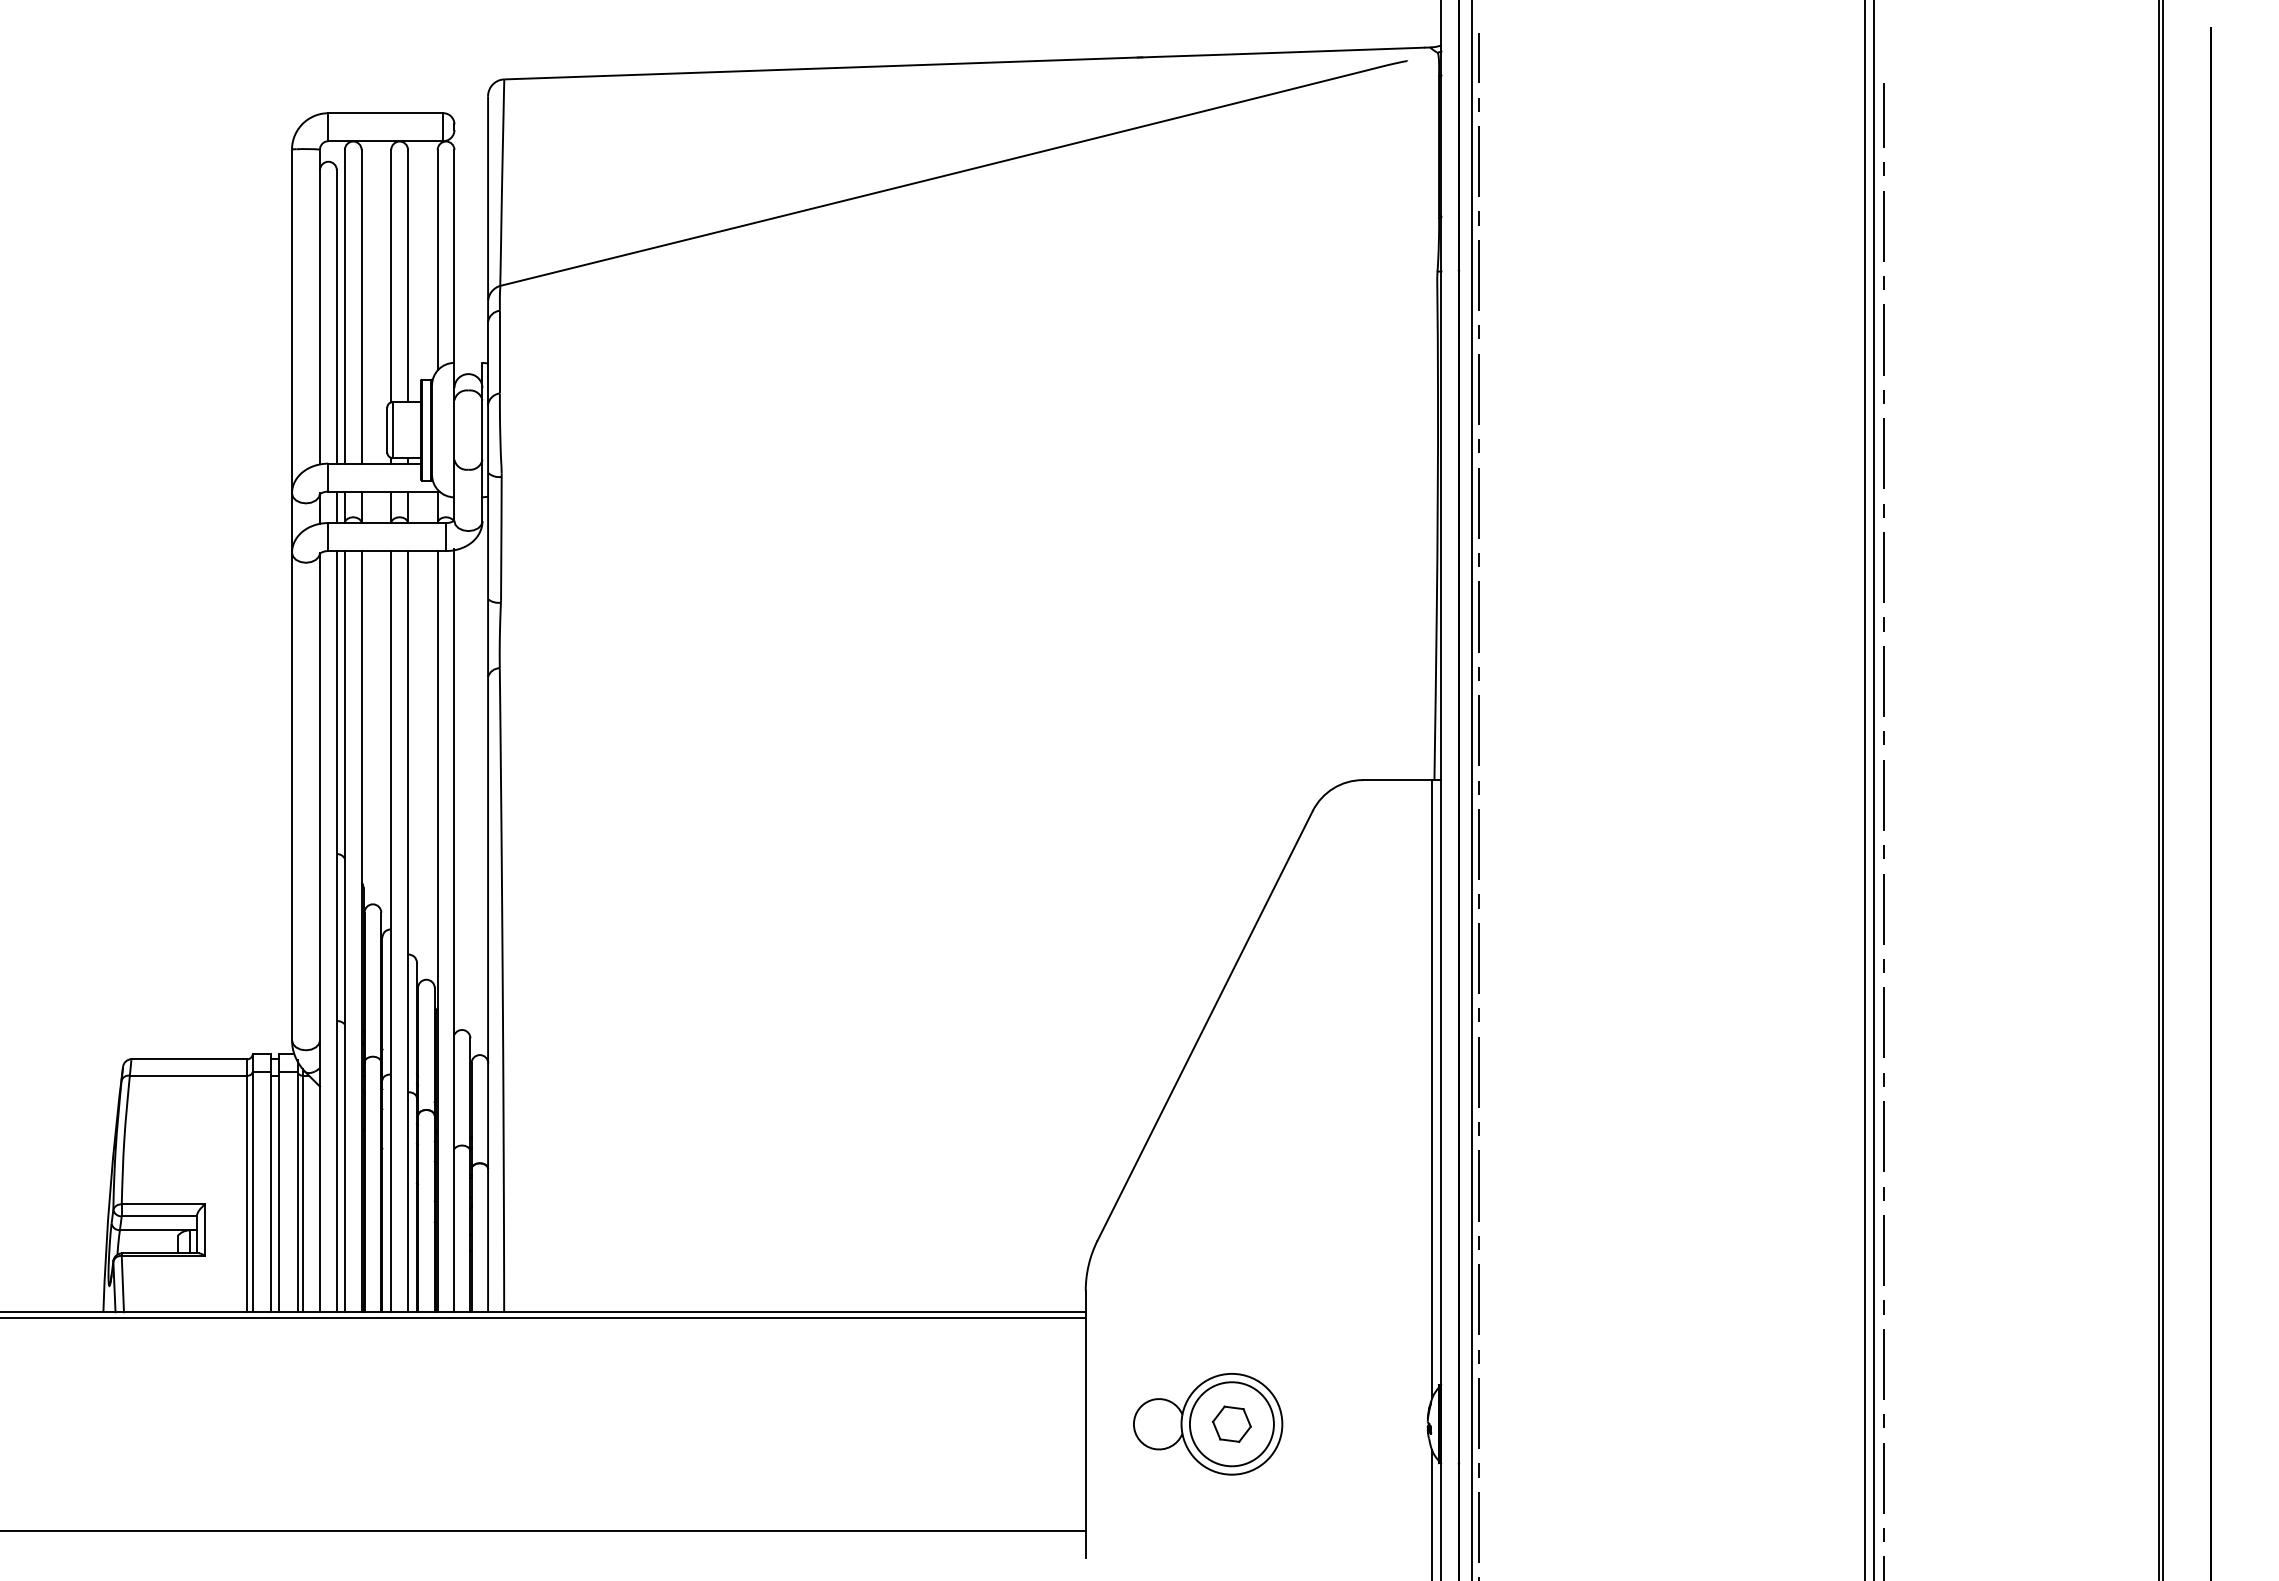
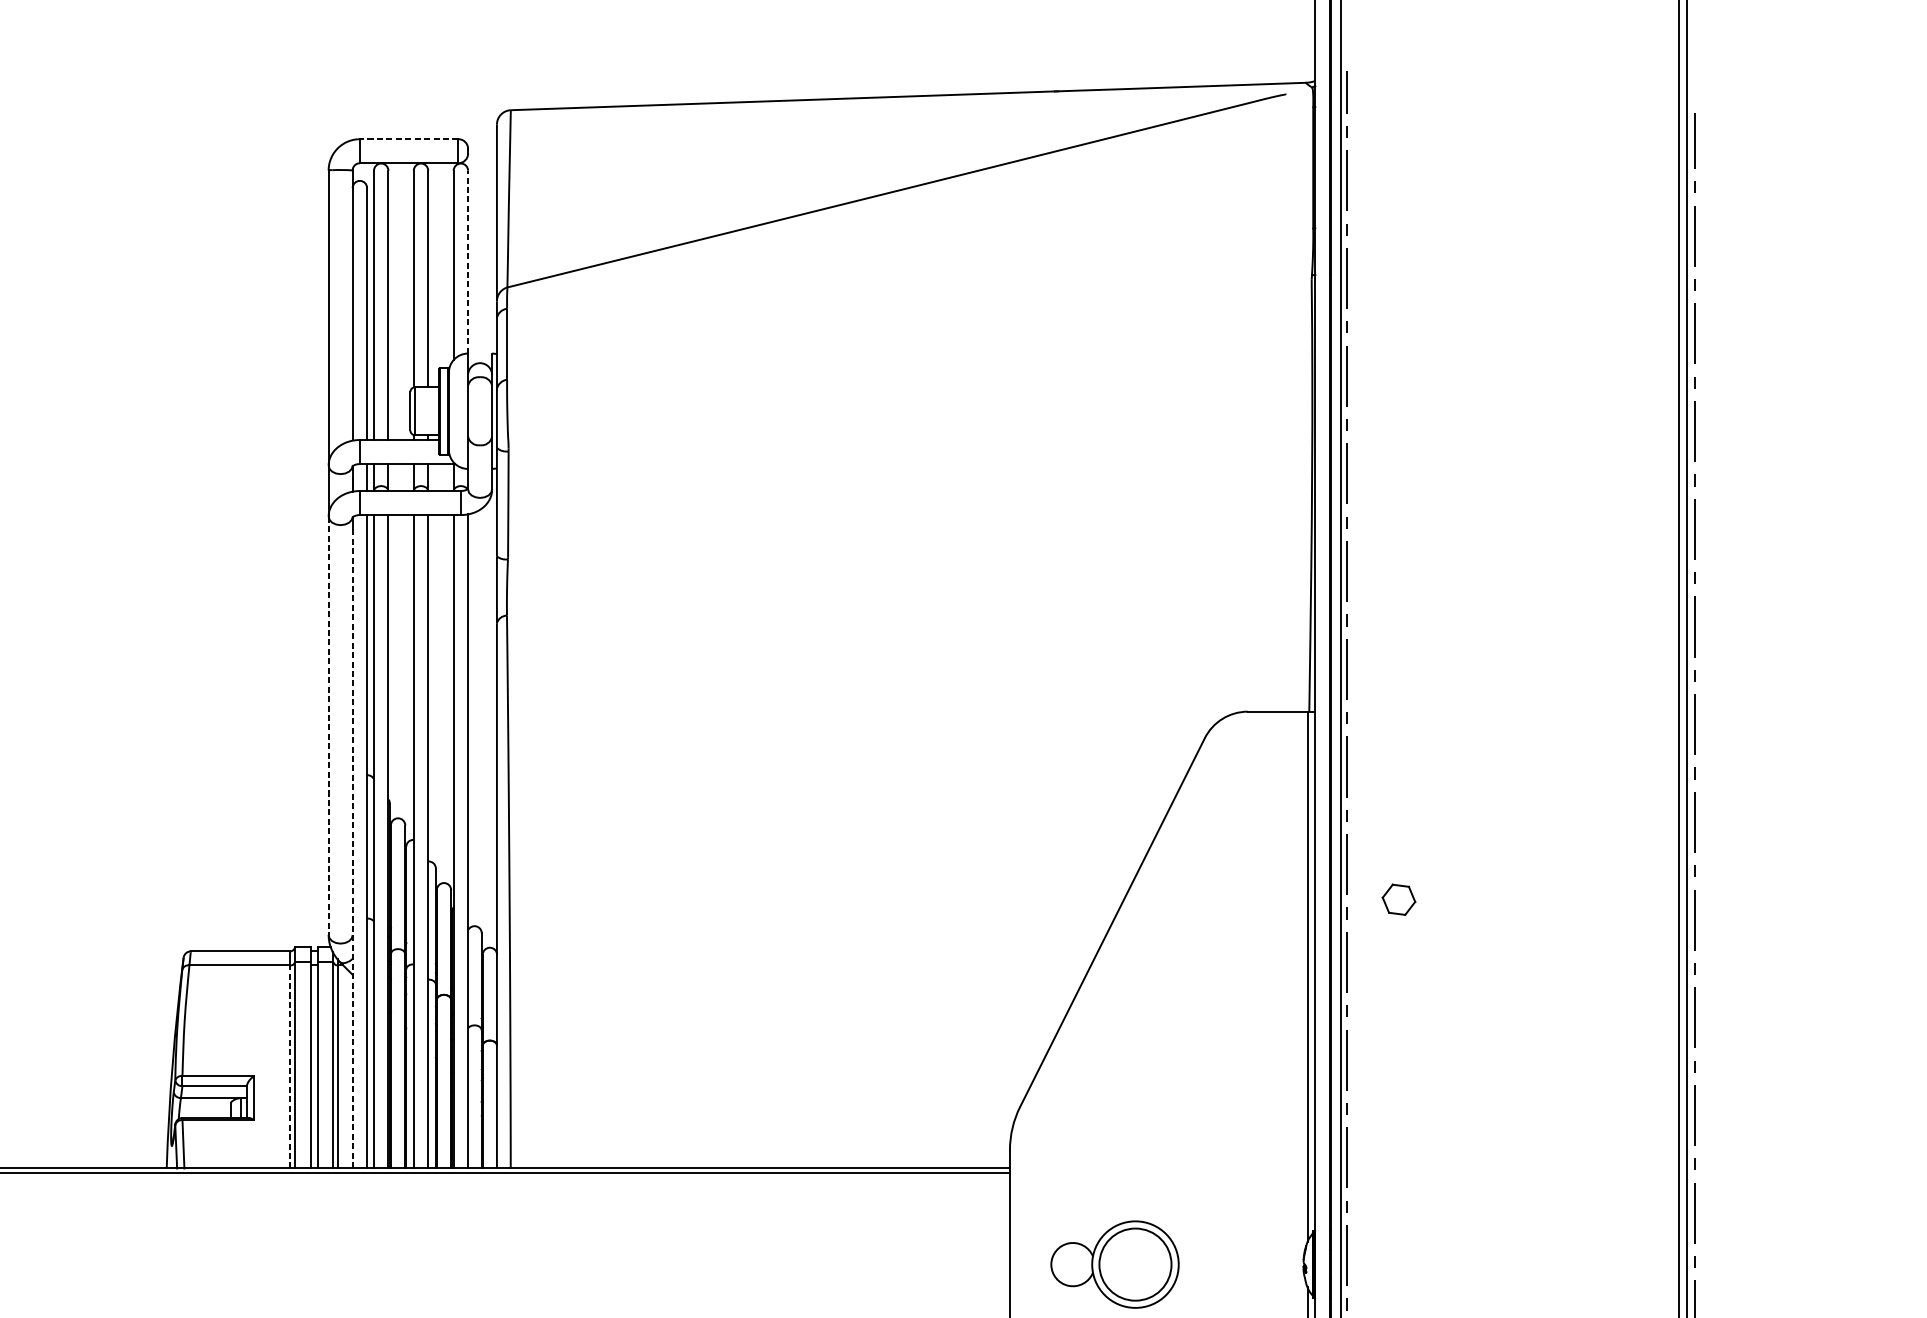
line: (385, 113) -> (408, 139), solid -> dashed
line: (454, 255) -> (468, 261), solid -> dashed
line: (292, 796) -> (329, 725), solid -> dashed
line: (320, 940) -> (353, 849), solid -> dashed
line: (247, 1193) -> (290, 1066), solid -> dashed
part: (1231, 1423) -> (1398, 899), moved

